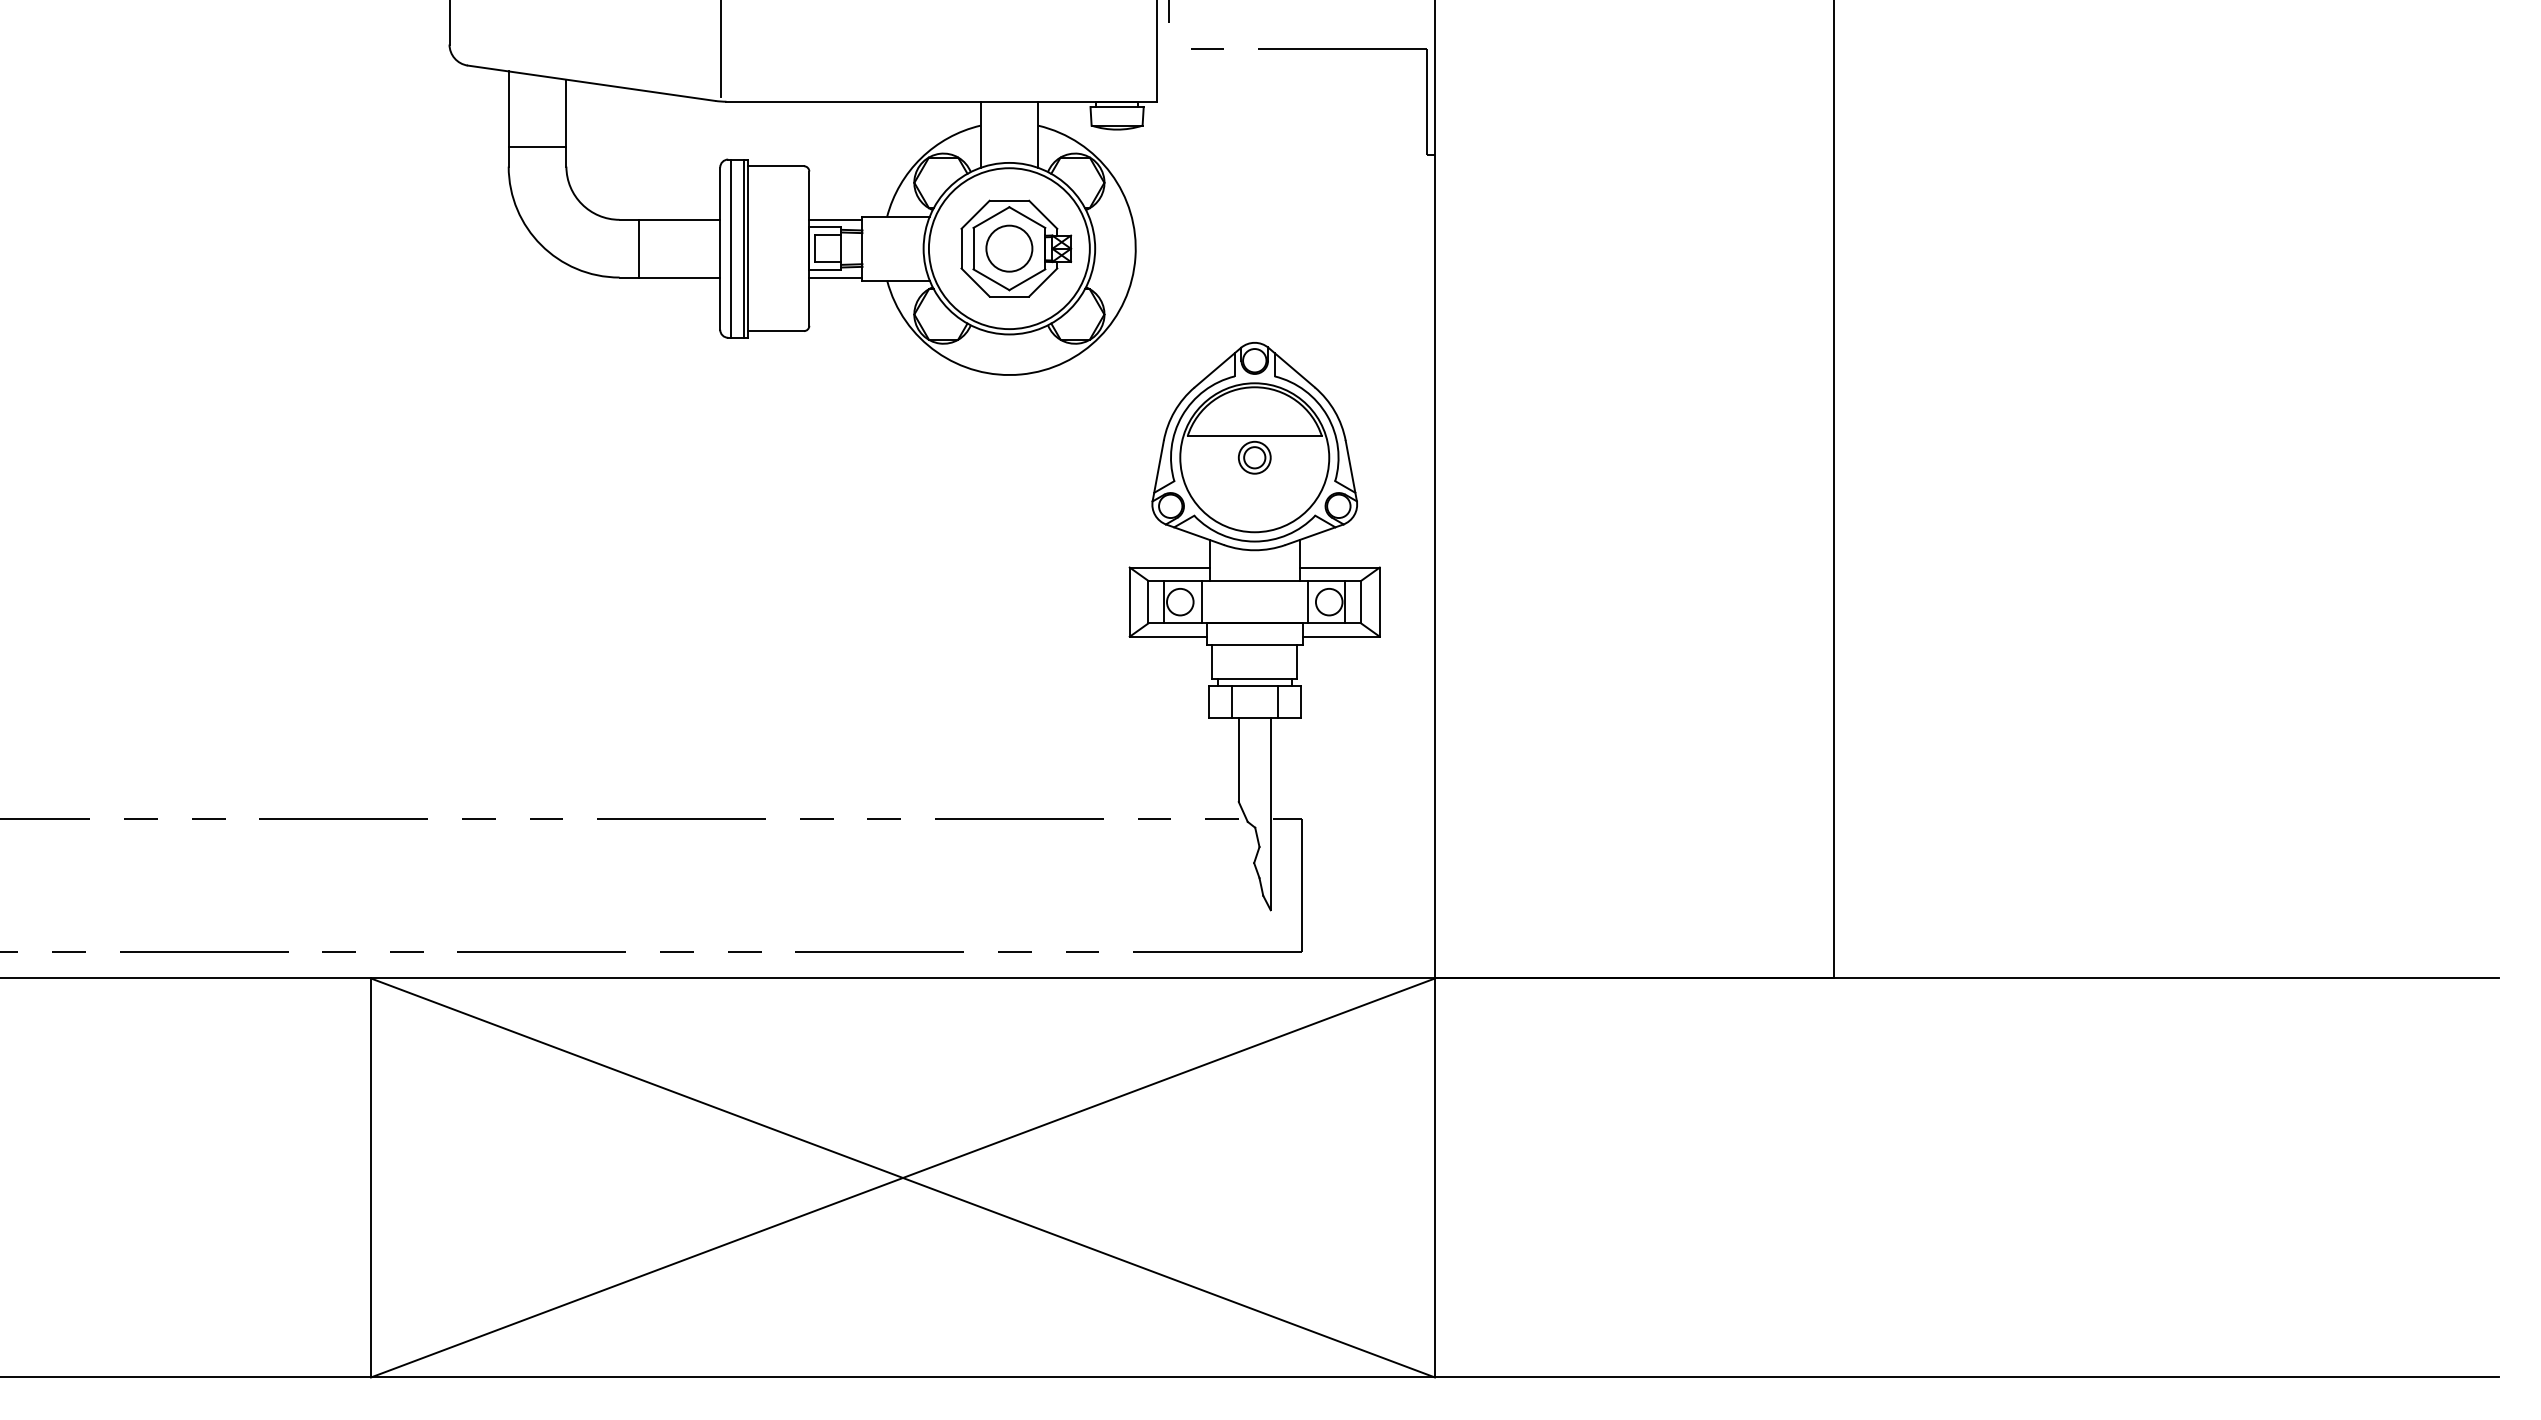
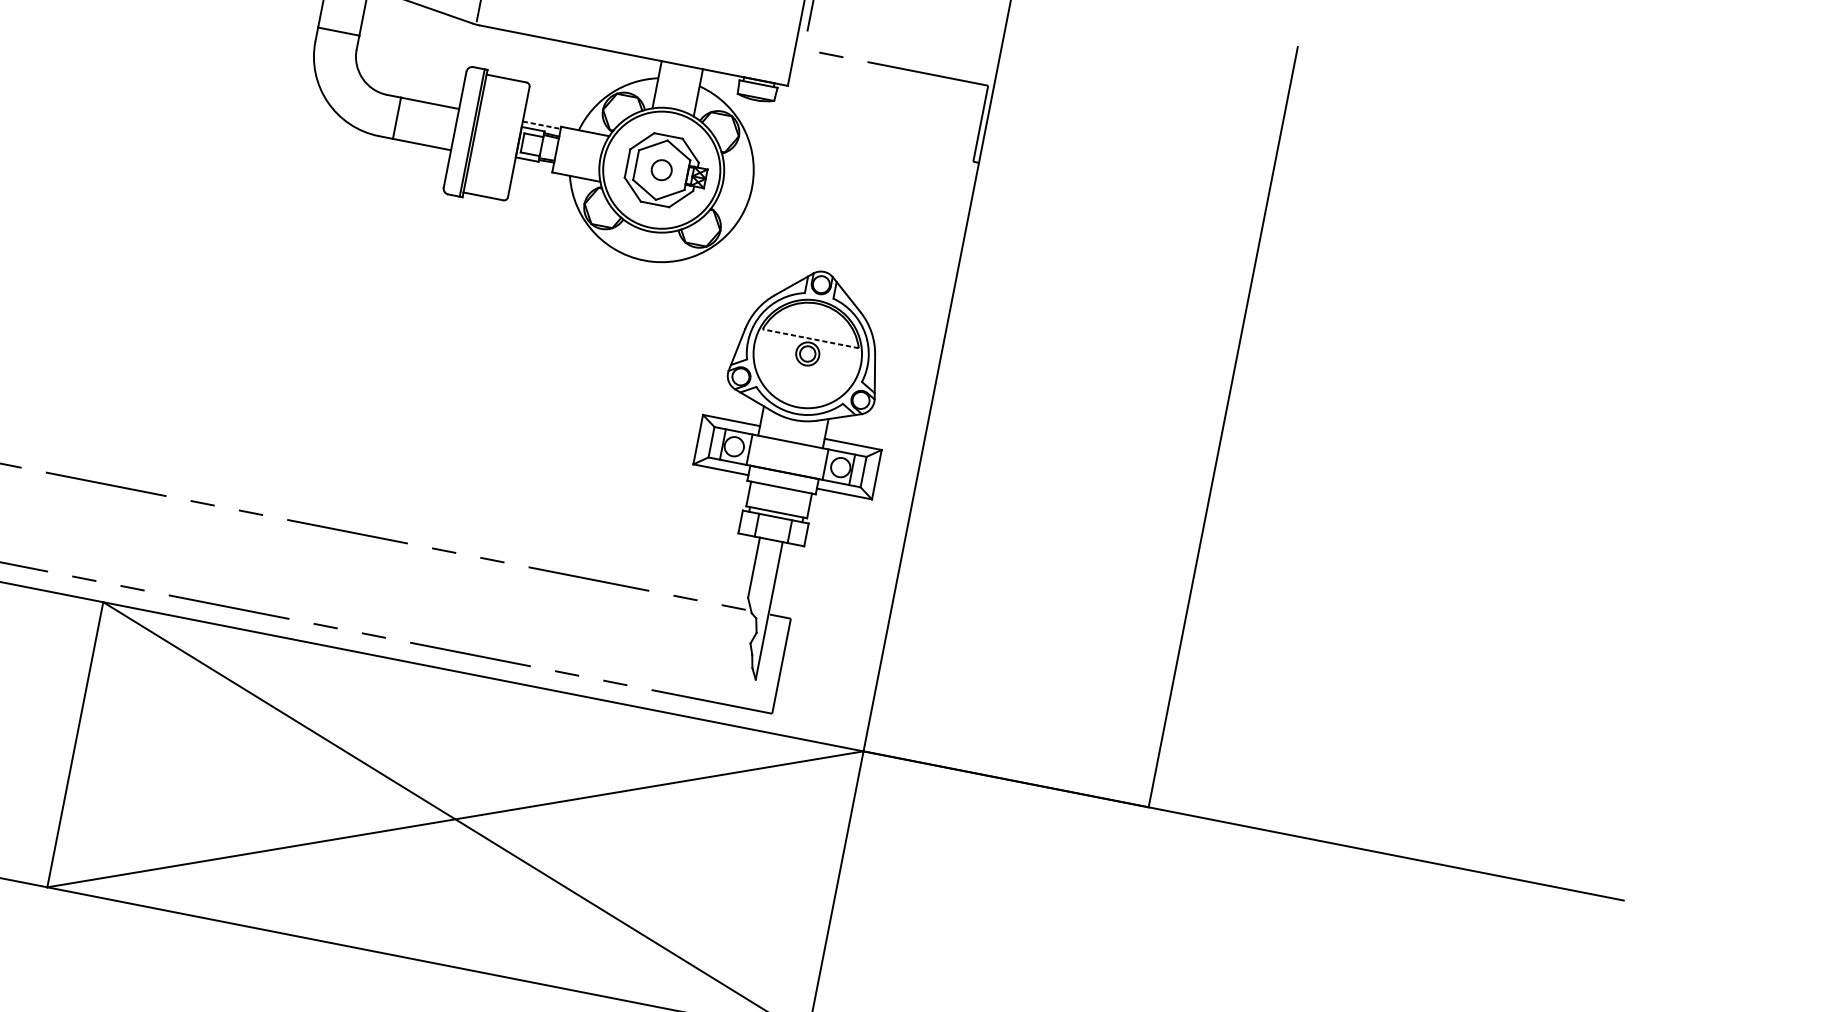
line: (835, 219) -> (541, 124), solid -> dashed
line: (730, 248) -> (462, 130), removed
circle: (1009, 248) -> (661, 170), size x0.6
line: (835, 277) -> (533, 166), removed
line: (1254, 436) -> (810, 338), solid -> dashed

